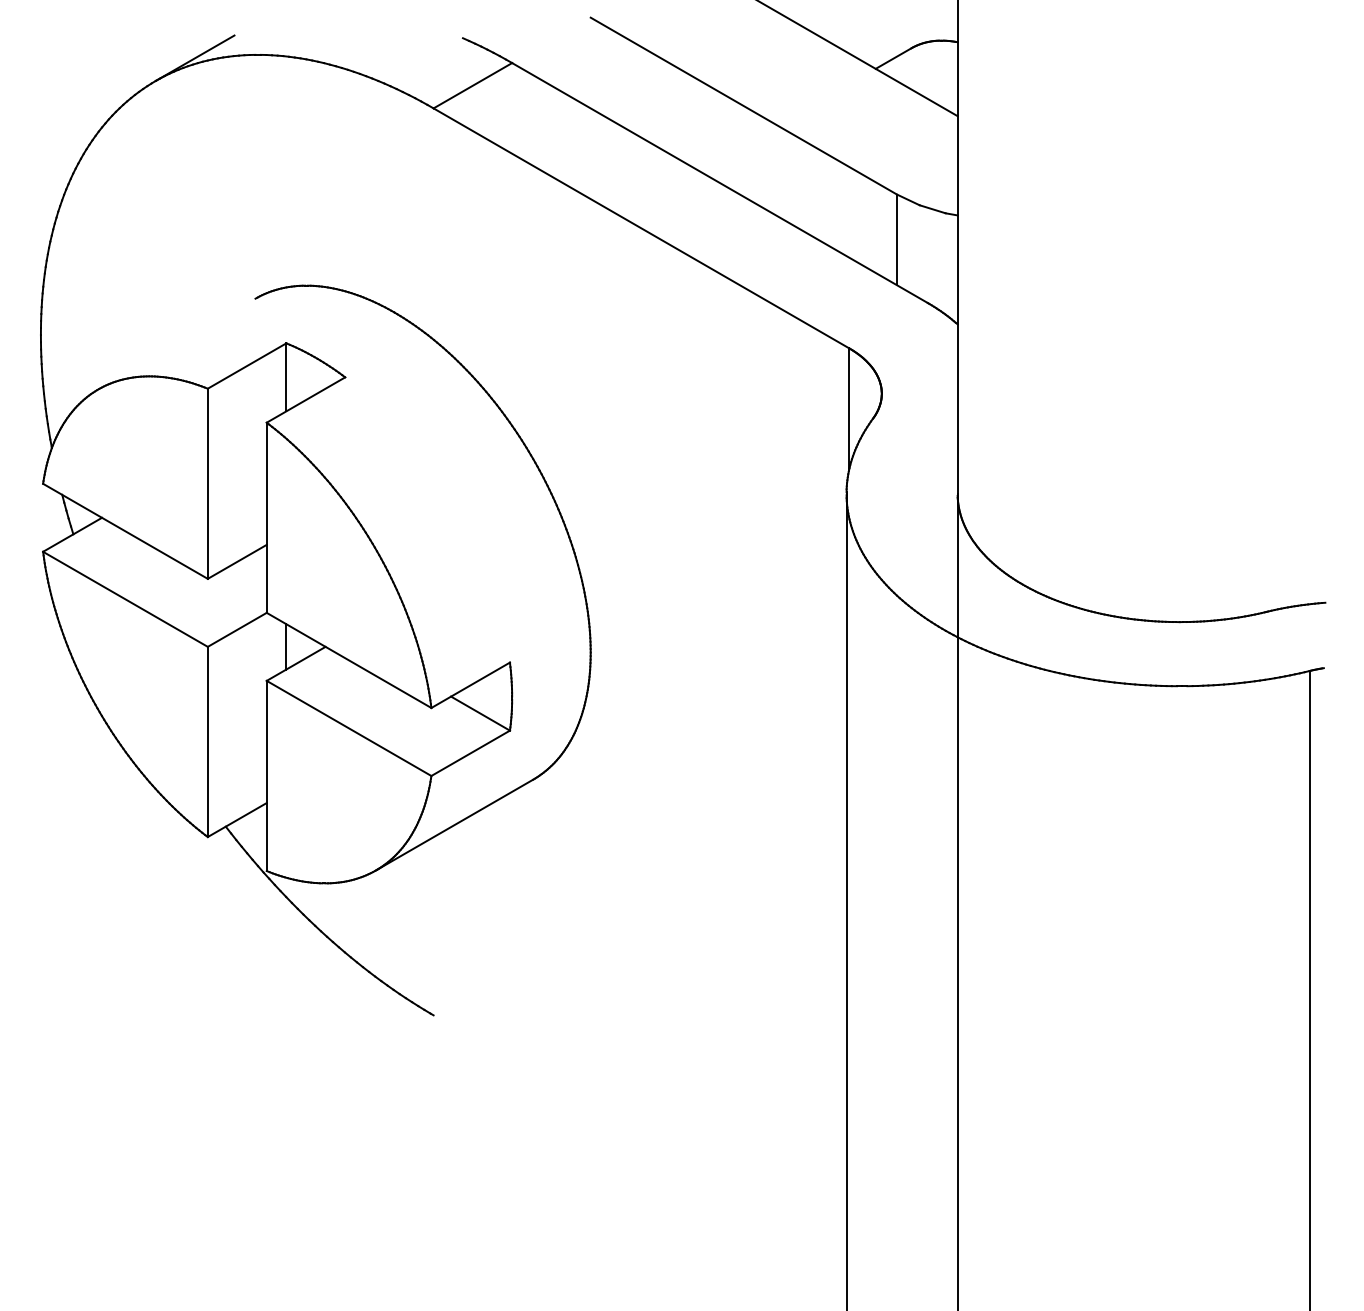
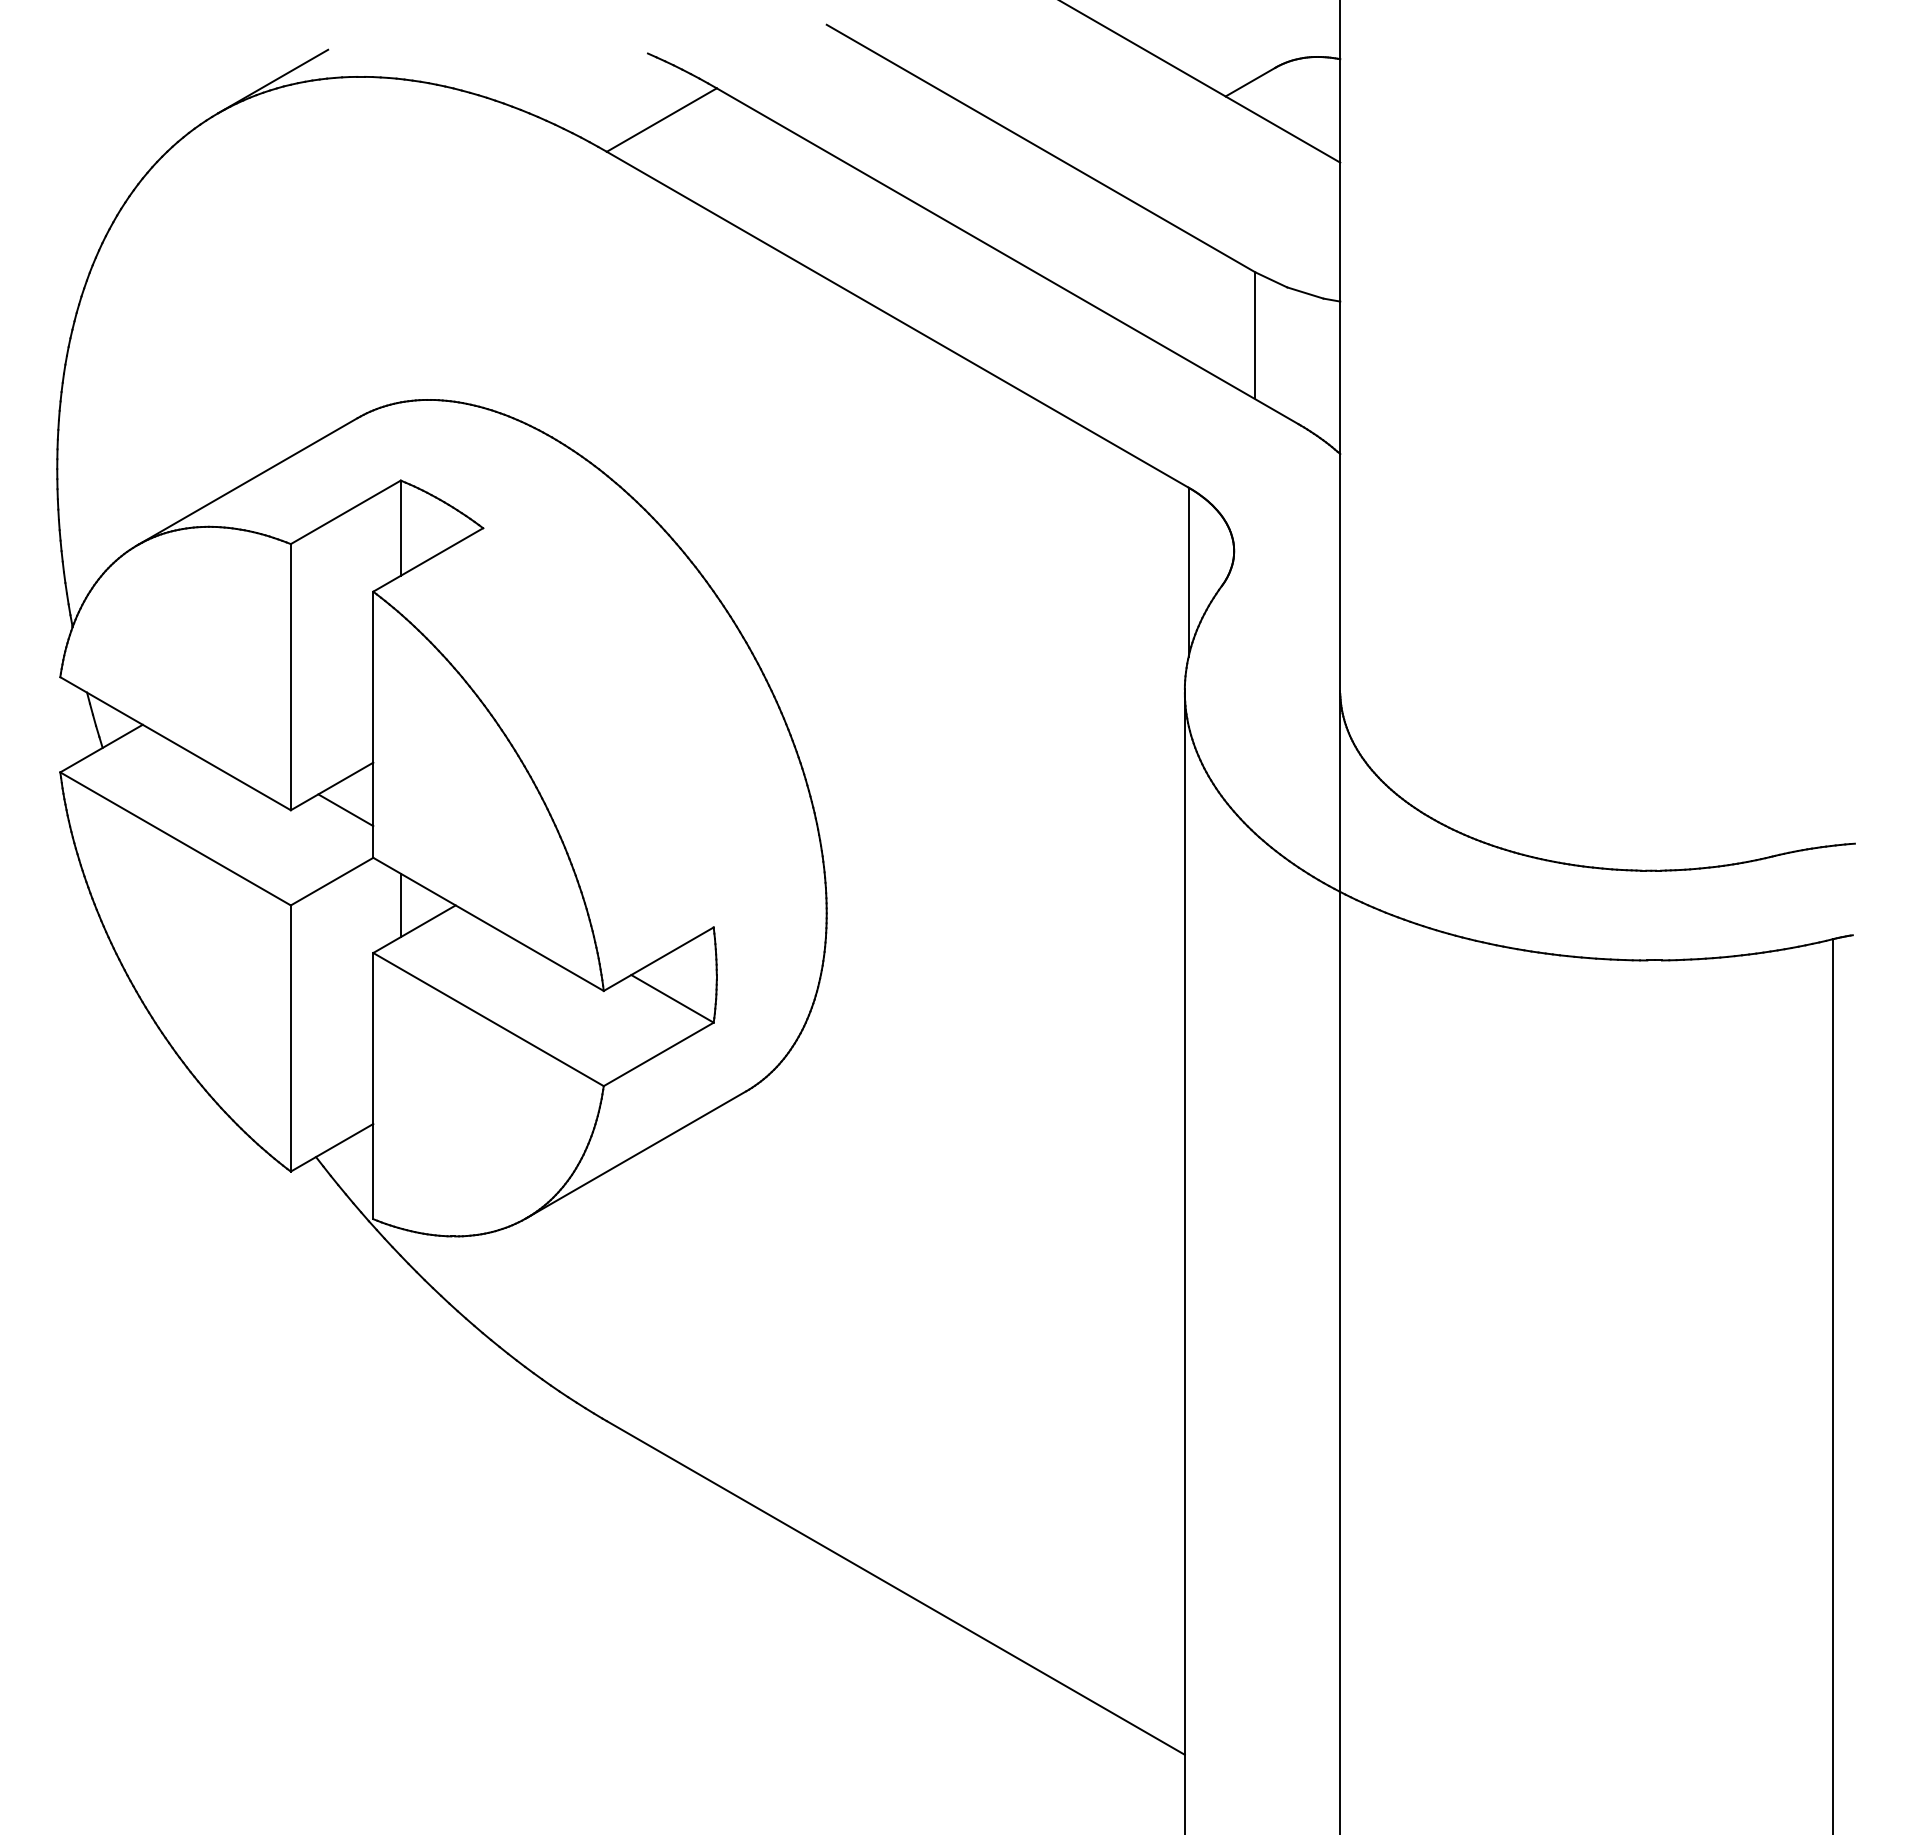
line: (176, 343) -> (247, 481), added
line: (246, 579) -> (345, 810), added
line: (639, 1134) -> (895, 1587), added

